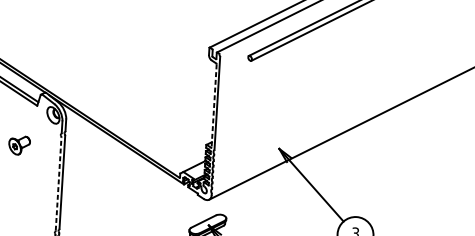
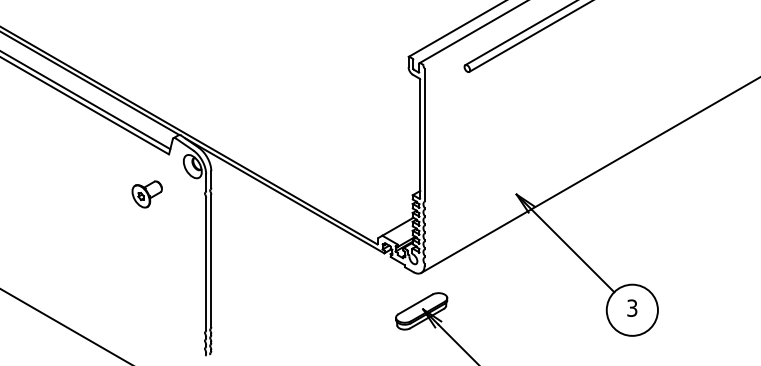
line: (214, 106) -> (420, 139), dashed -> solid
part: (18, 145) -> (146, 194), moved
line: (58, 183) -> (206, 263), dashed -> solid

